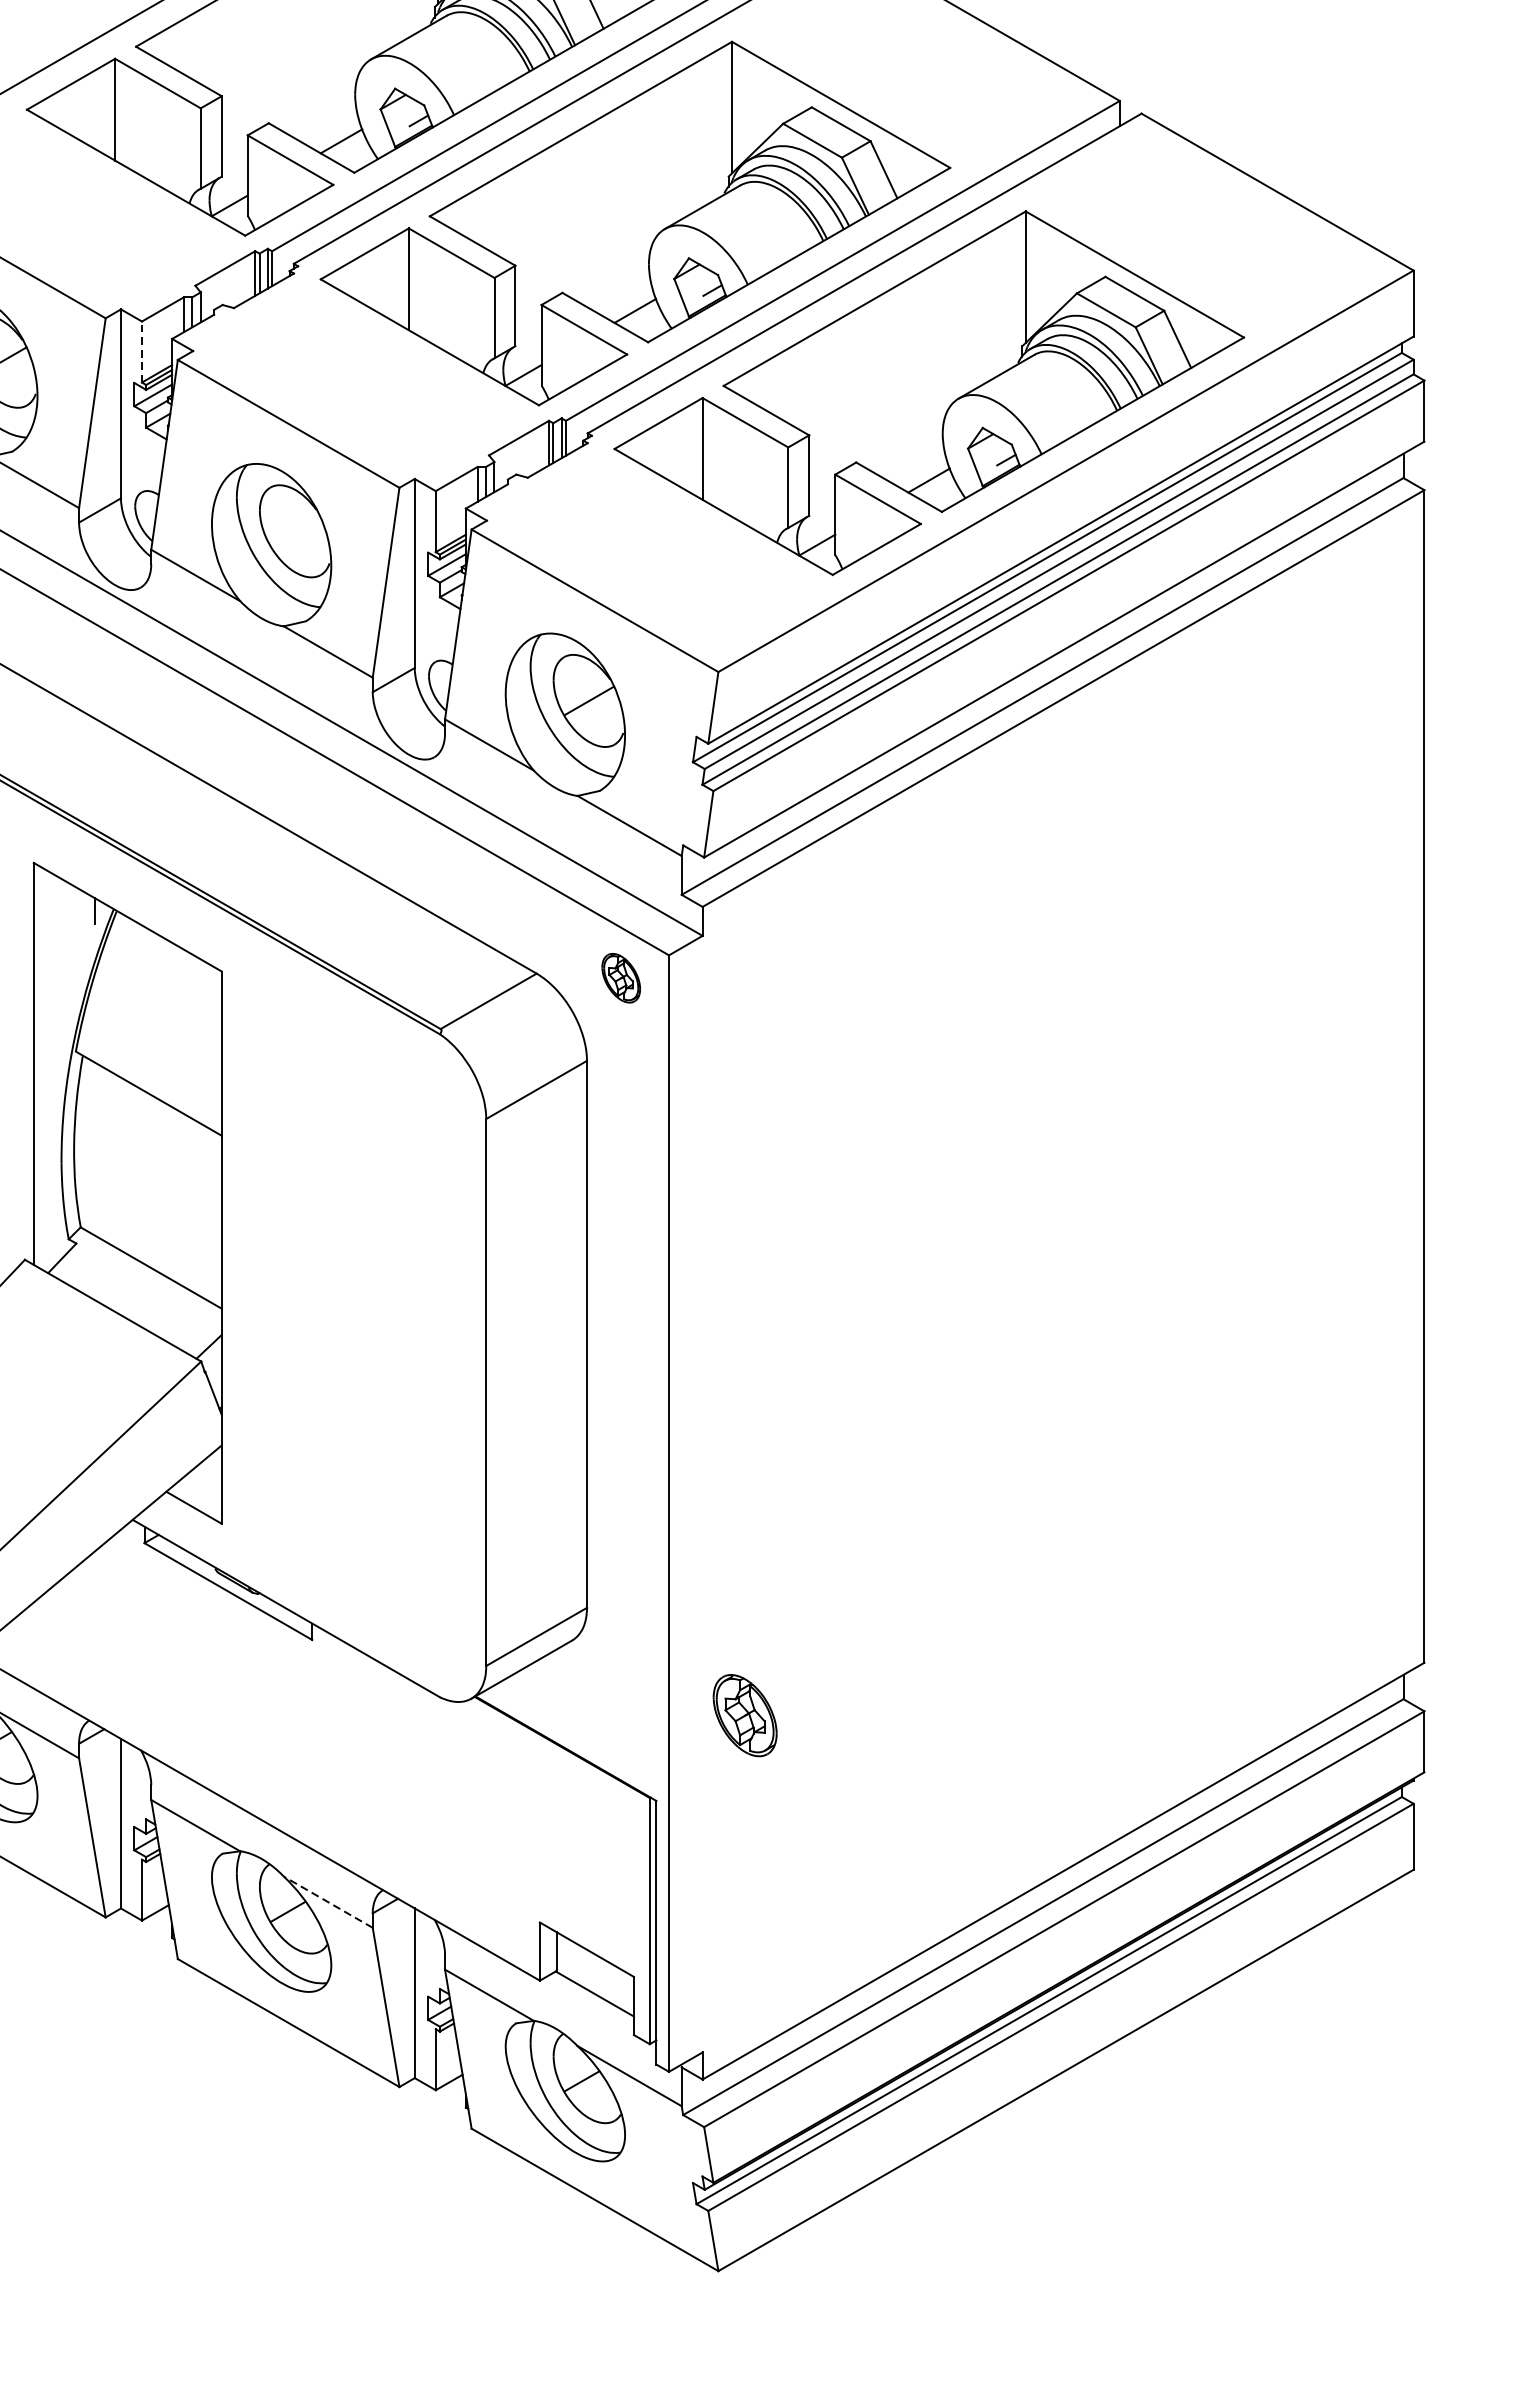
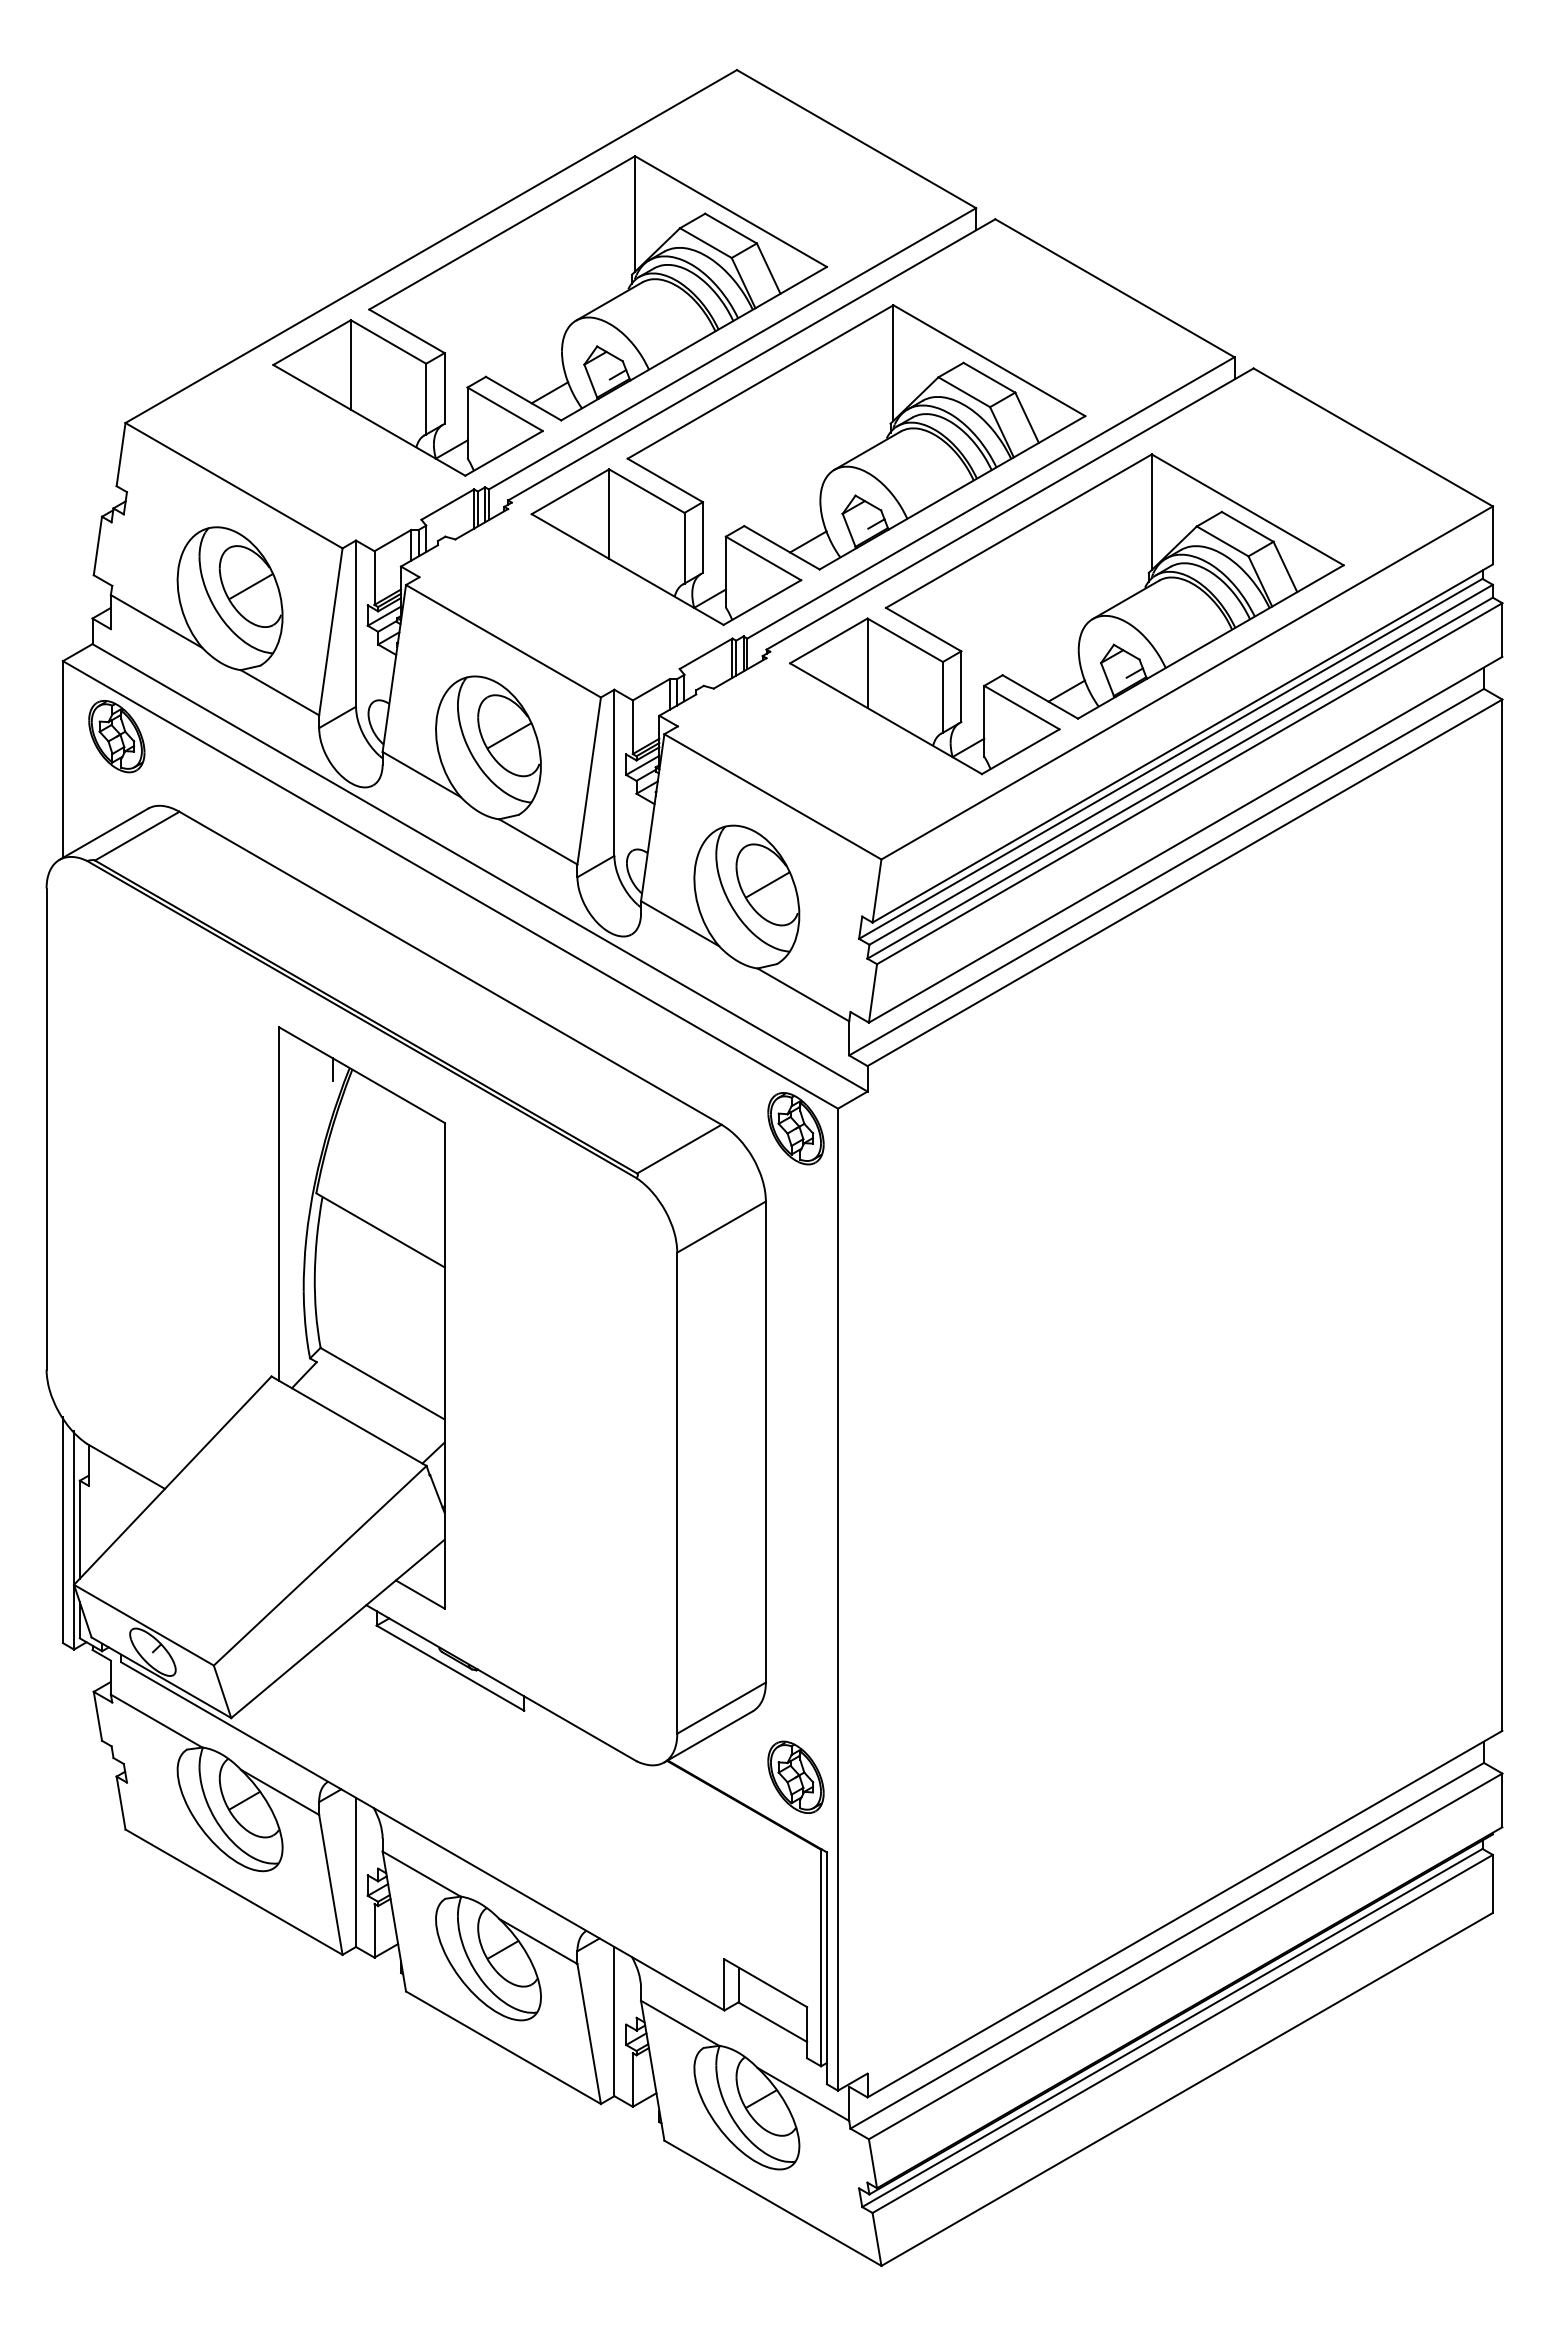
line: (142, 352) -> (374, 578), dashed -> solid
line: (295, 531) -> (509, 735), added
part: (620, 977) -> (795, 1128), size x1.67
part: (744, 1714) -> (795, 1776), moved
line: (327, 1902) -> (537, 1941), dashed -> solid

